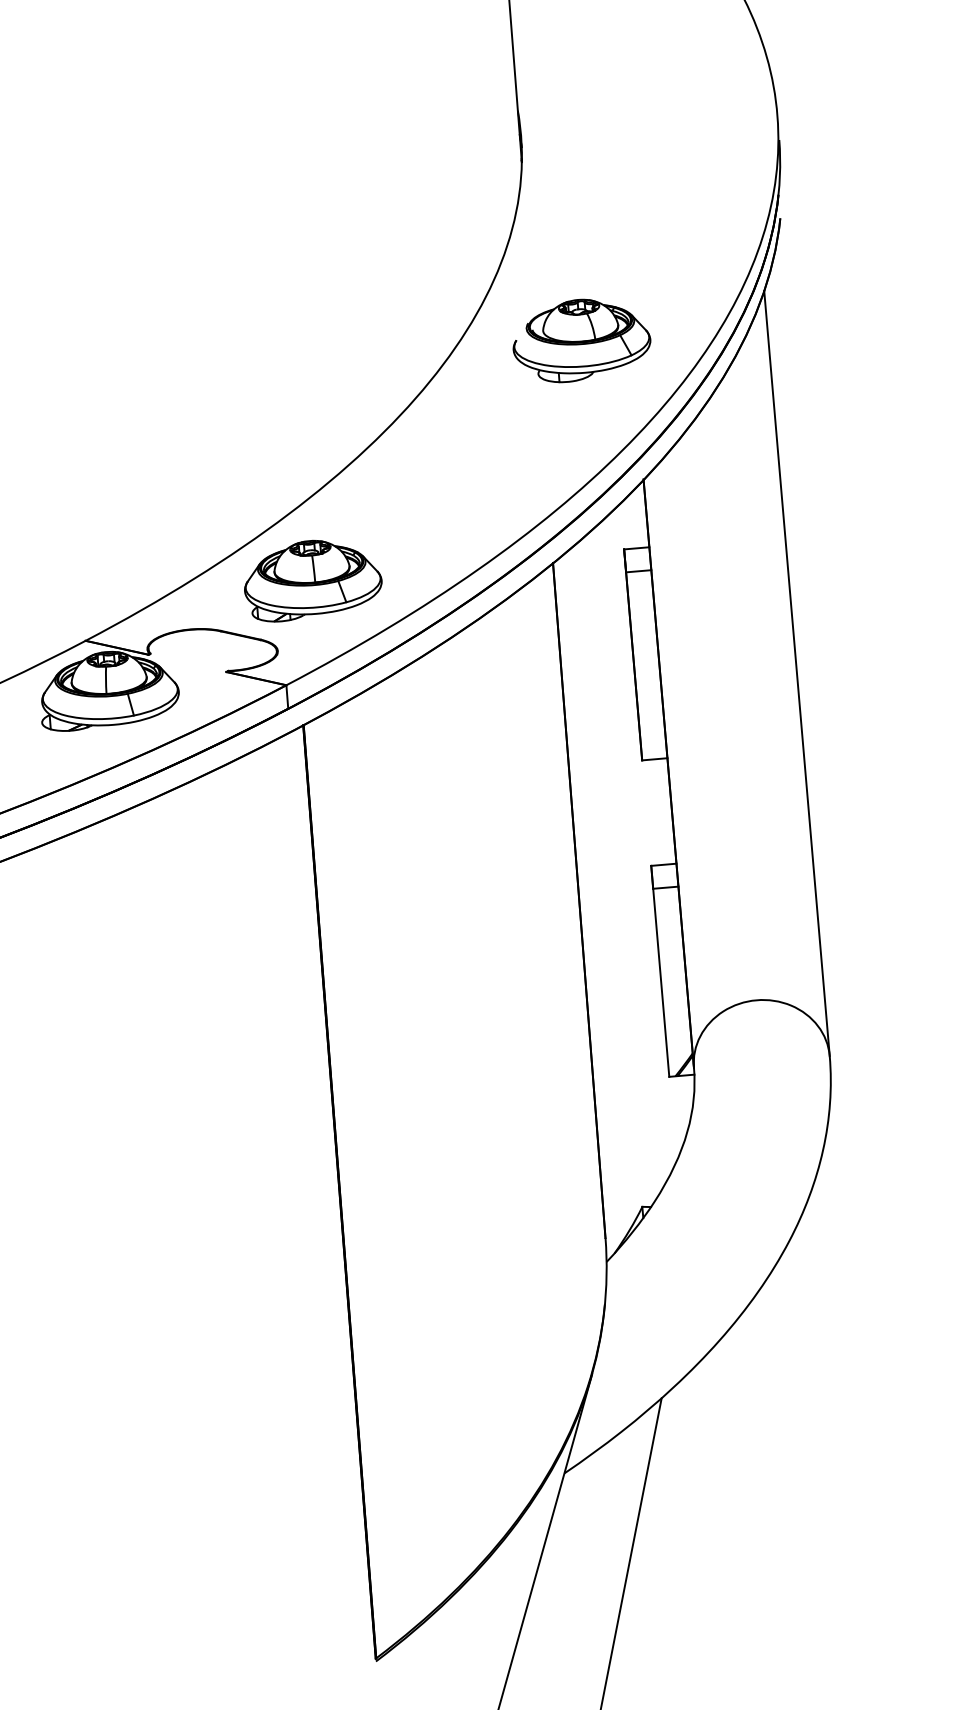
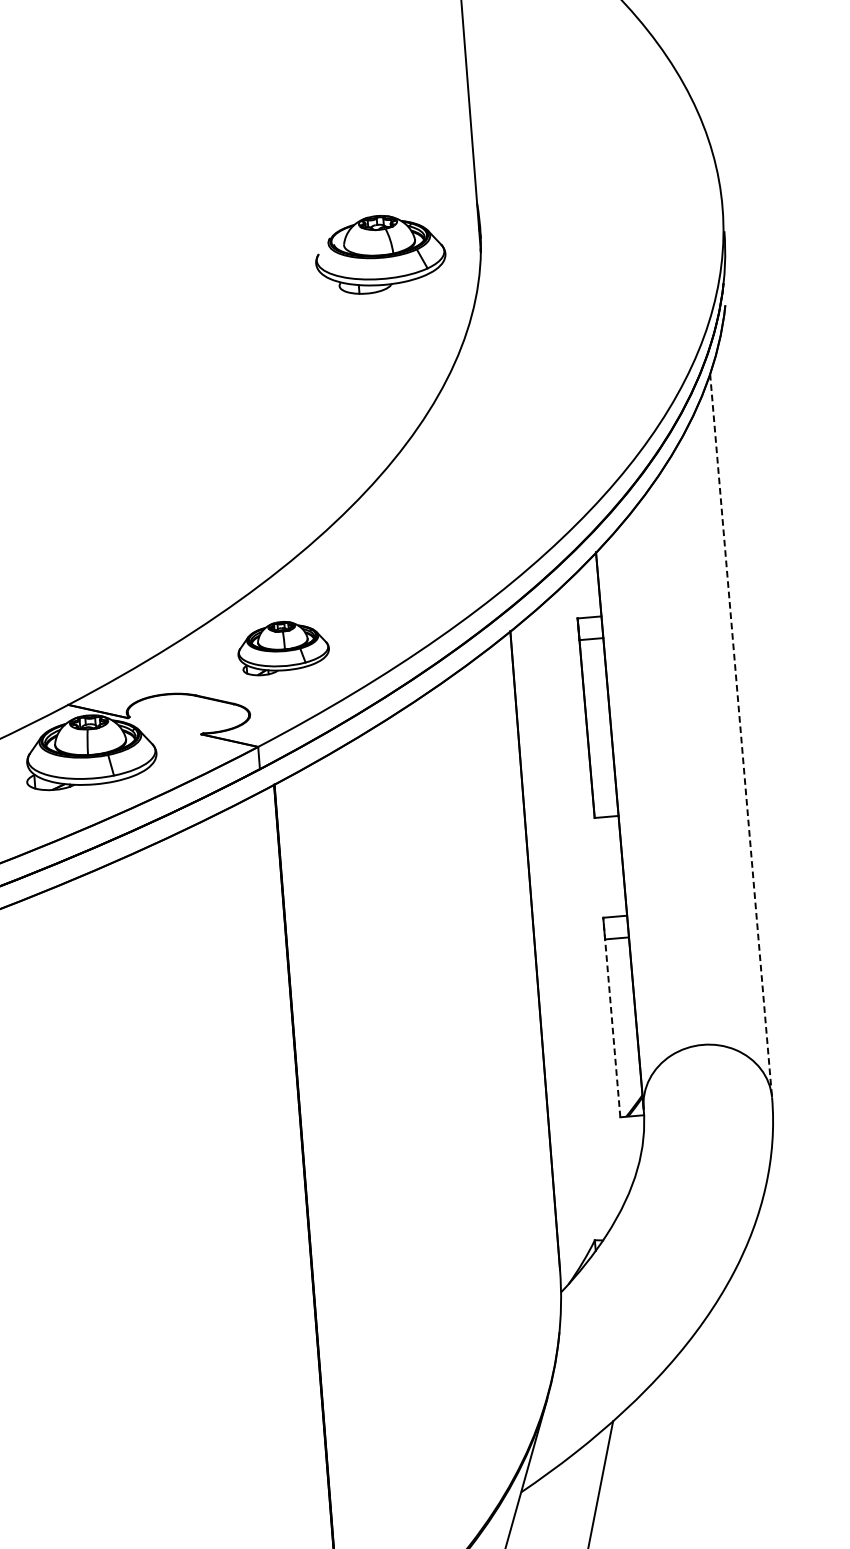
part: (581, 340) -> (380, 254), moved
part: (313, 581) -> (283, 648), size x0.7
line: (797, 674) -> (741, 736), solid -> dashed
line: (660, 971) -> (612, 1017), solid -> dashed

